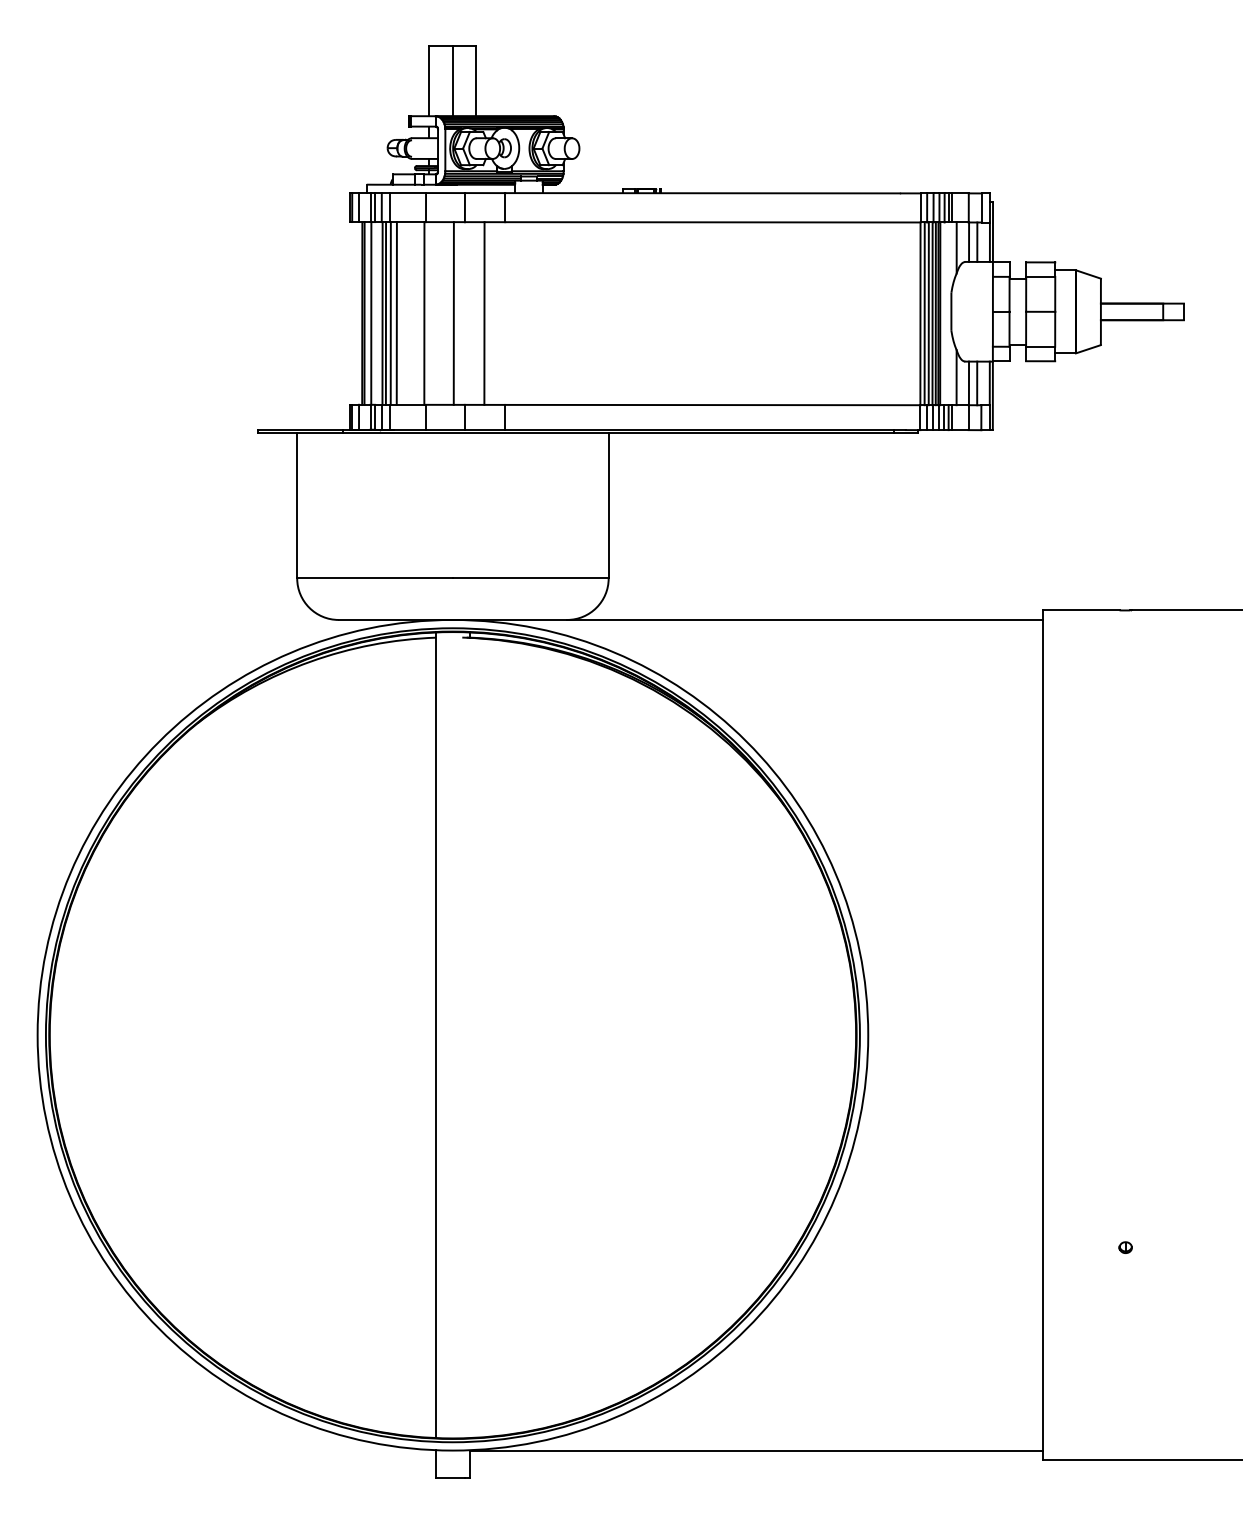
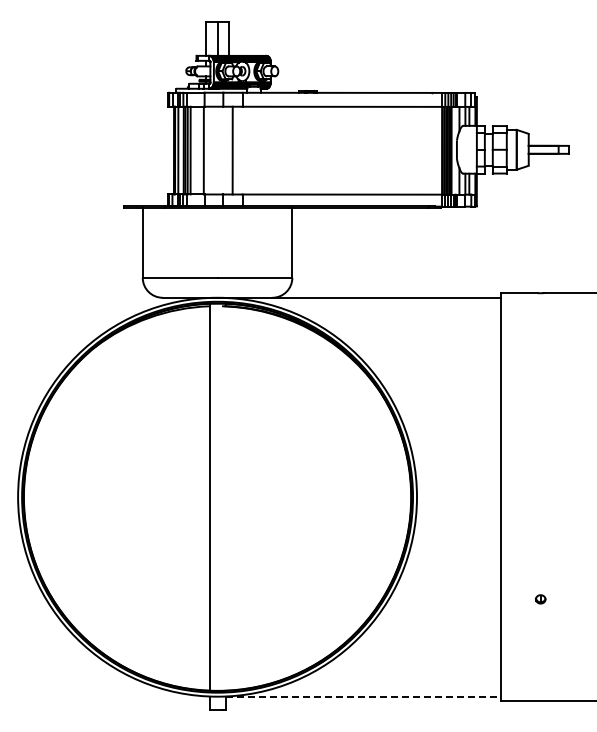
line: (452, 313) -> (217, 150), removed
part: (1125, 1246) -> (540, 598), size x1.6
line: (756, 1450) -> (363, 696), solid -> dashed

